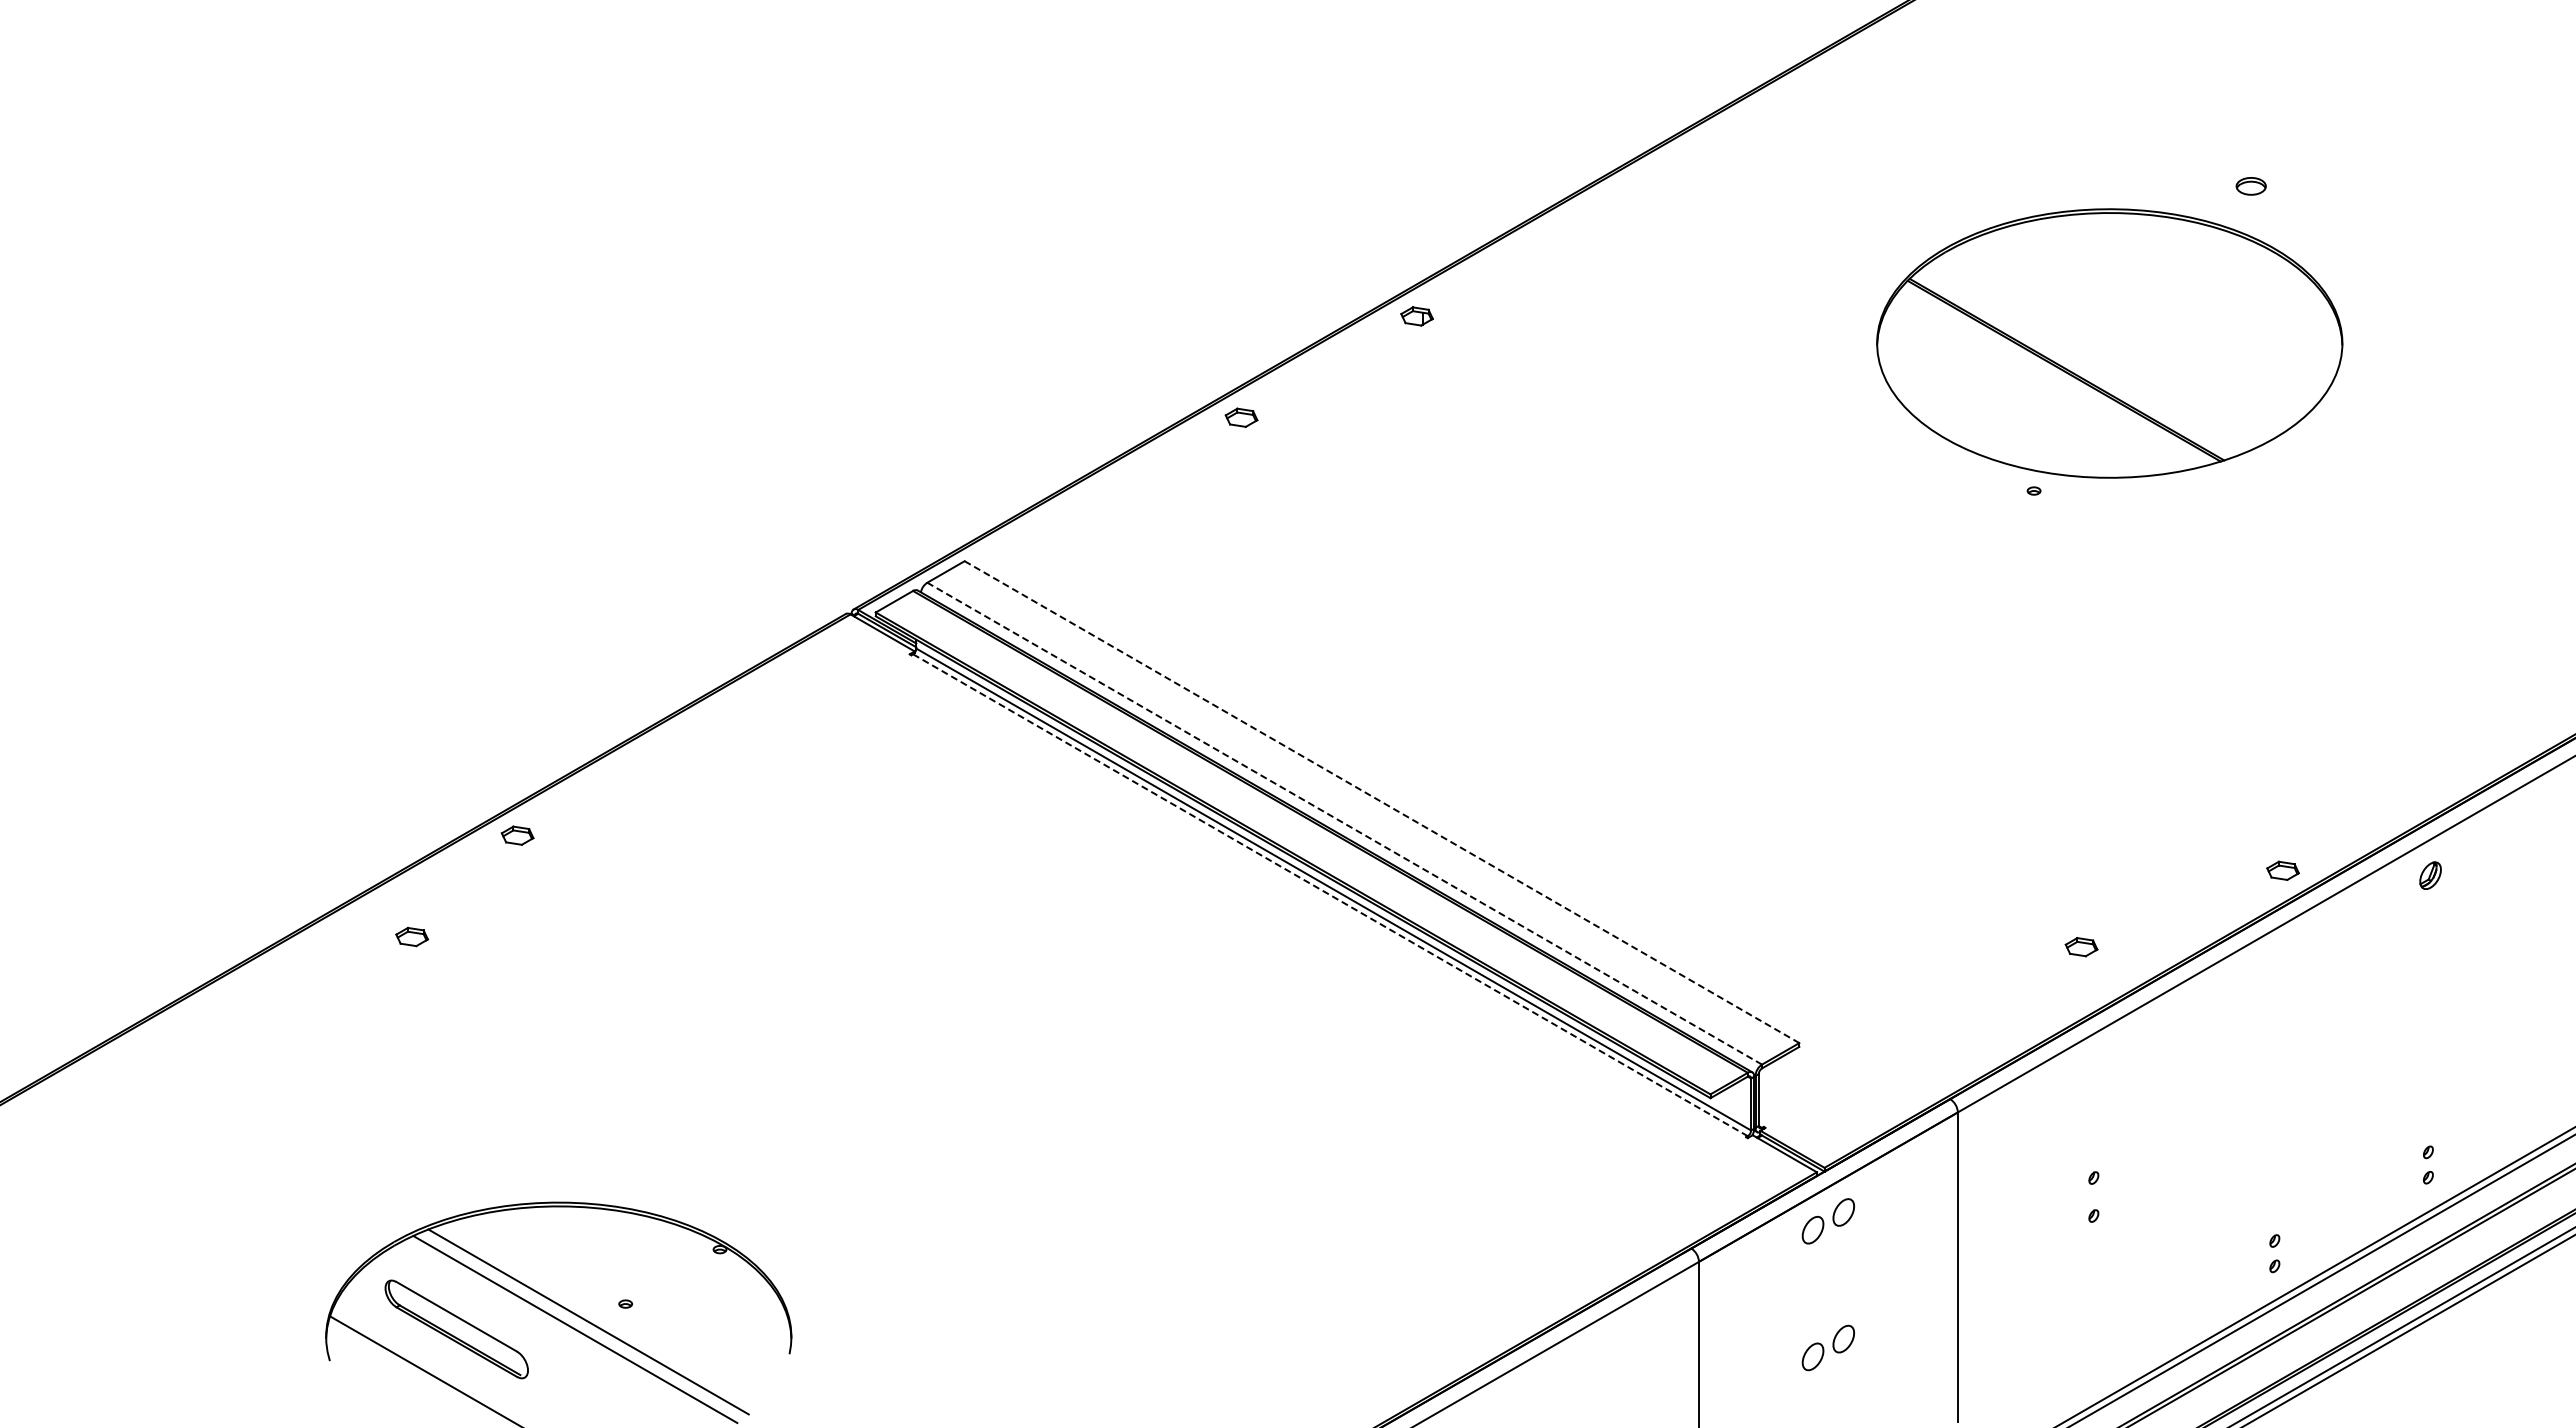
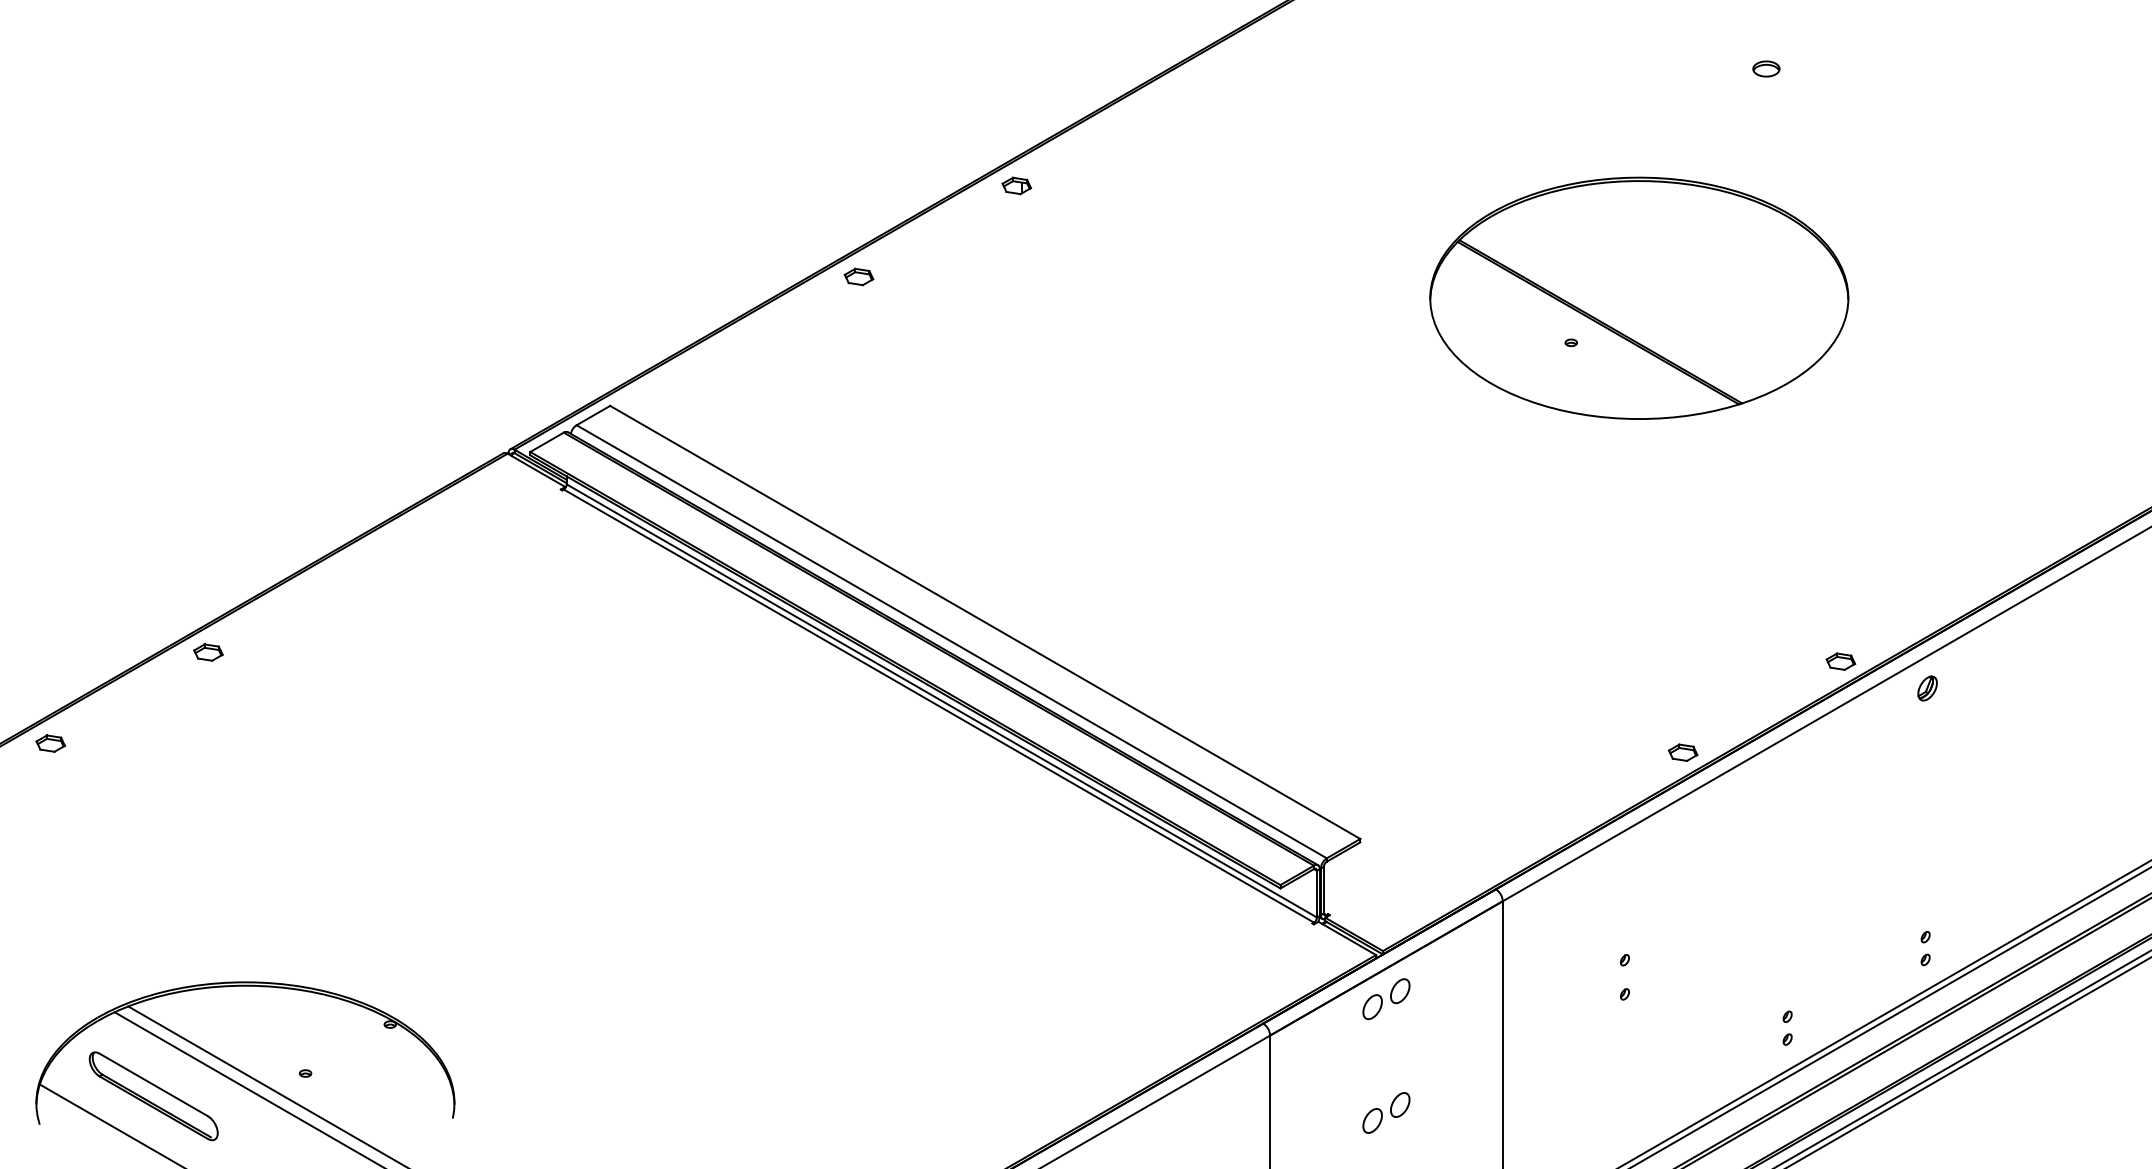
part: (2109, 343) -> (1639, 298), moved
line: (1382, 802) -> (985, 622), dashed -> solid
line: (1344, 823) -> (951, 641), dashed -> solid
part: (2282, 870) -> (1840, 661), moved
line: (1330, 895) -> (938, 706), dashed -> solid
part: (411, 936) -> (50, 743), moved
part: (2081, 947) -> (1683, 753), moved

